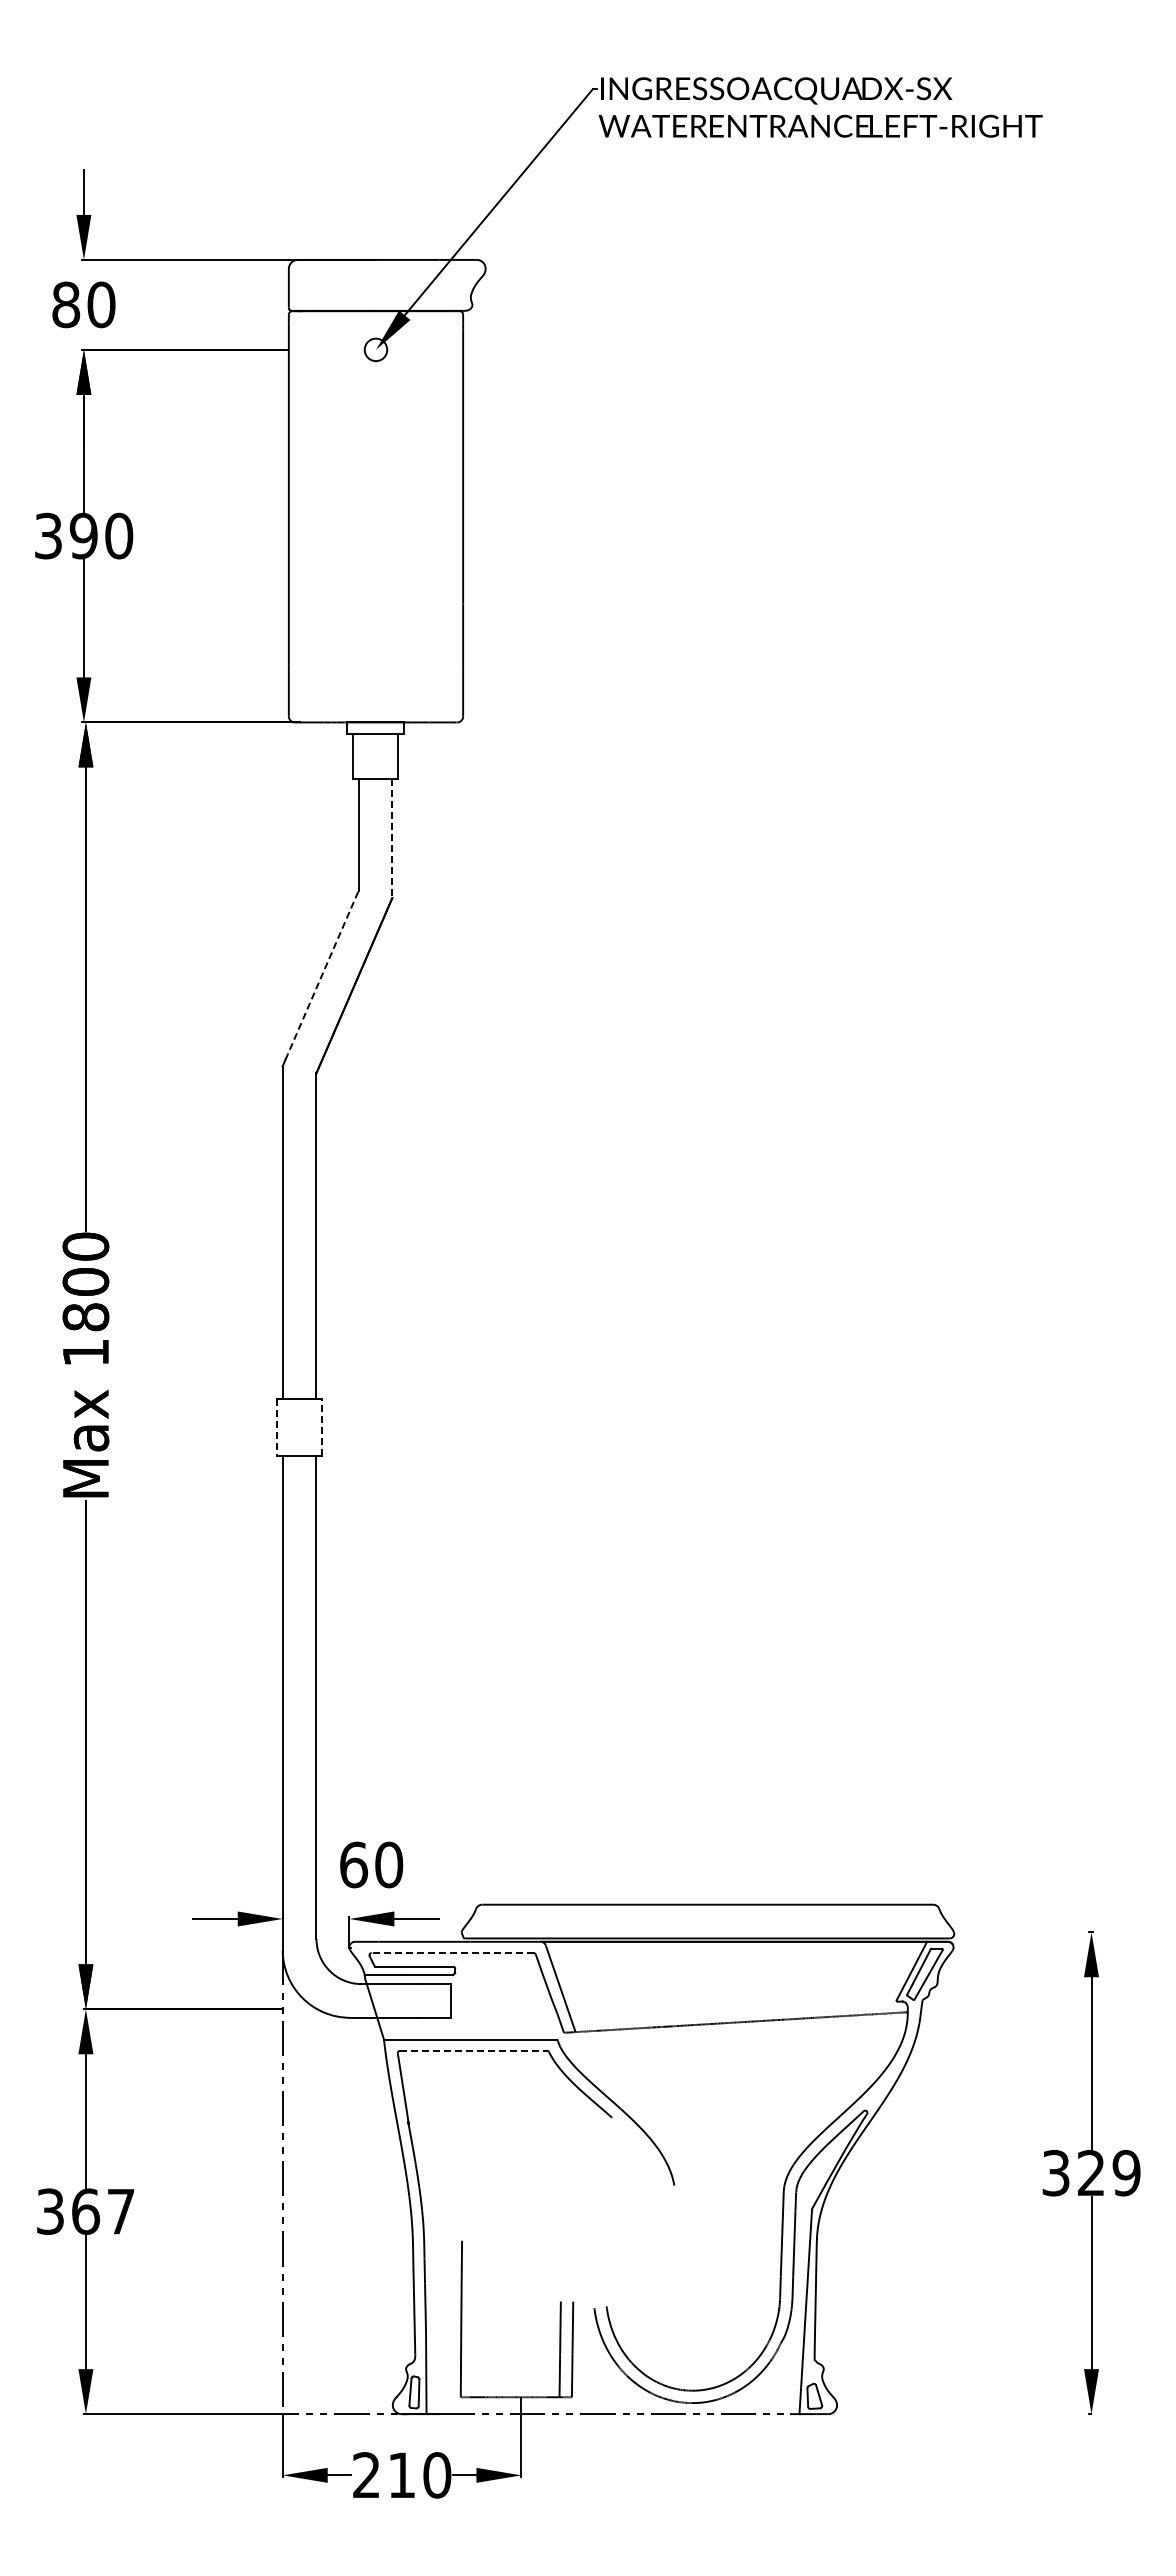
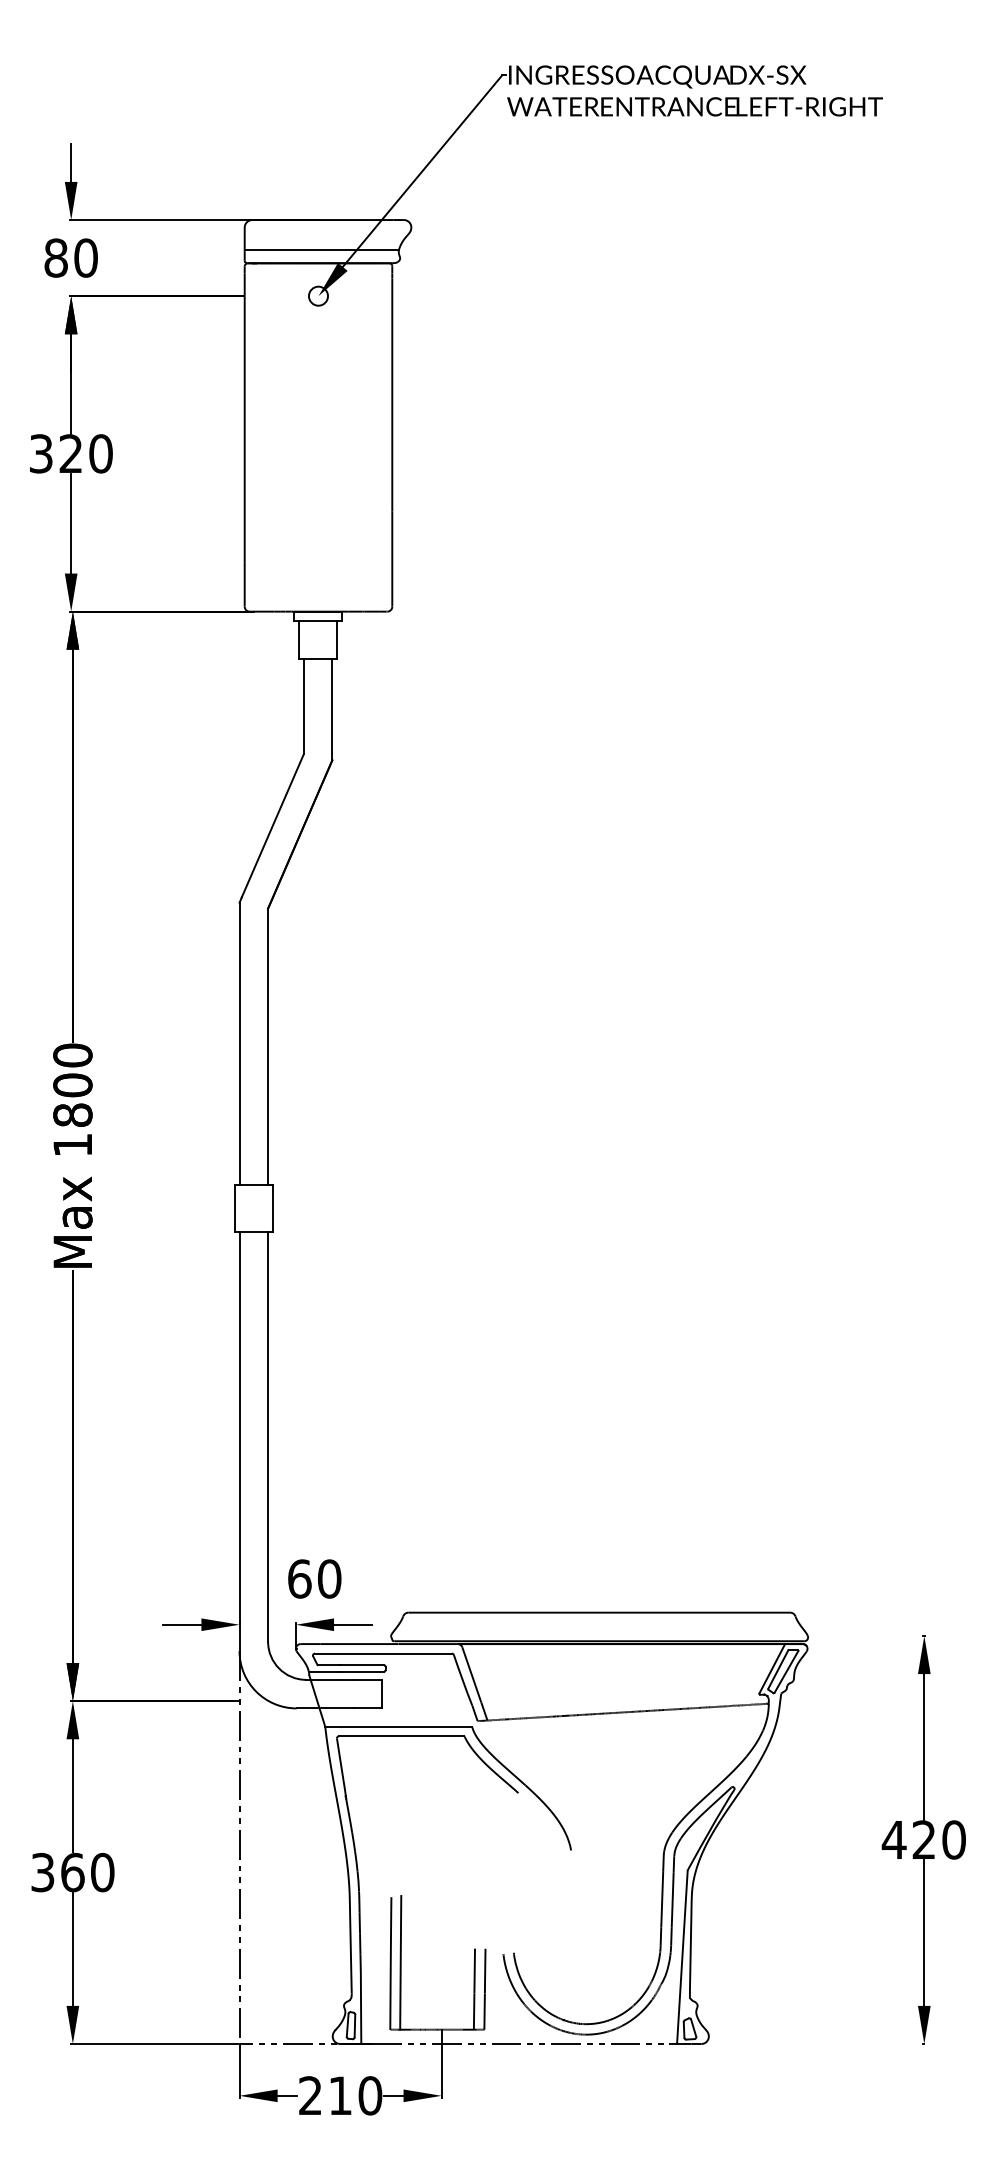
line: (379, 295) -> (321, 250), added
text: (83, 536) -> (70, 454), 390 -> 320
line: (392, 838) -> (332, 709), dashed -> solid
line: (322, 975) -> (273, 825), dashed -> solid
line: (322, 1426) -> (273, 1207), dashed -> solid
line: (277, 1427) -> (235, 1208), dashed -> solid
line: (452, 1953) -> (383, 1653), dashed -> solid
line: (473, 2050) -> (401, 1736), dashed -> solid
text: (1090, 2173) -> (923, 1840), 329 -> 420
text: (121, 2211) -> (103, 1872), 367 -> 360
line: (472, 2318) -> (400, 1963), added

